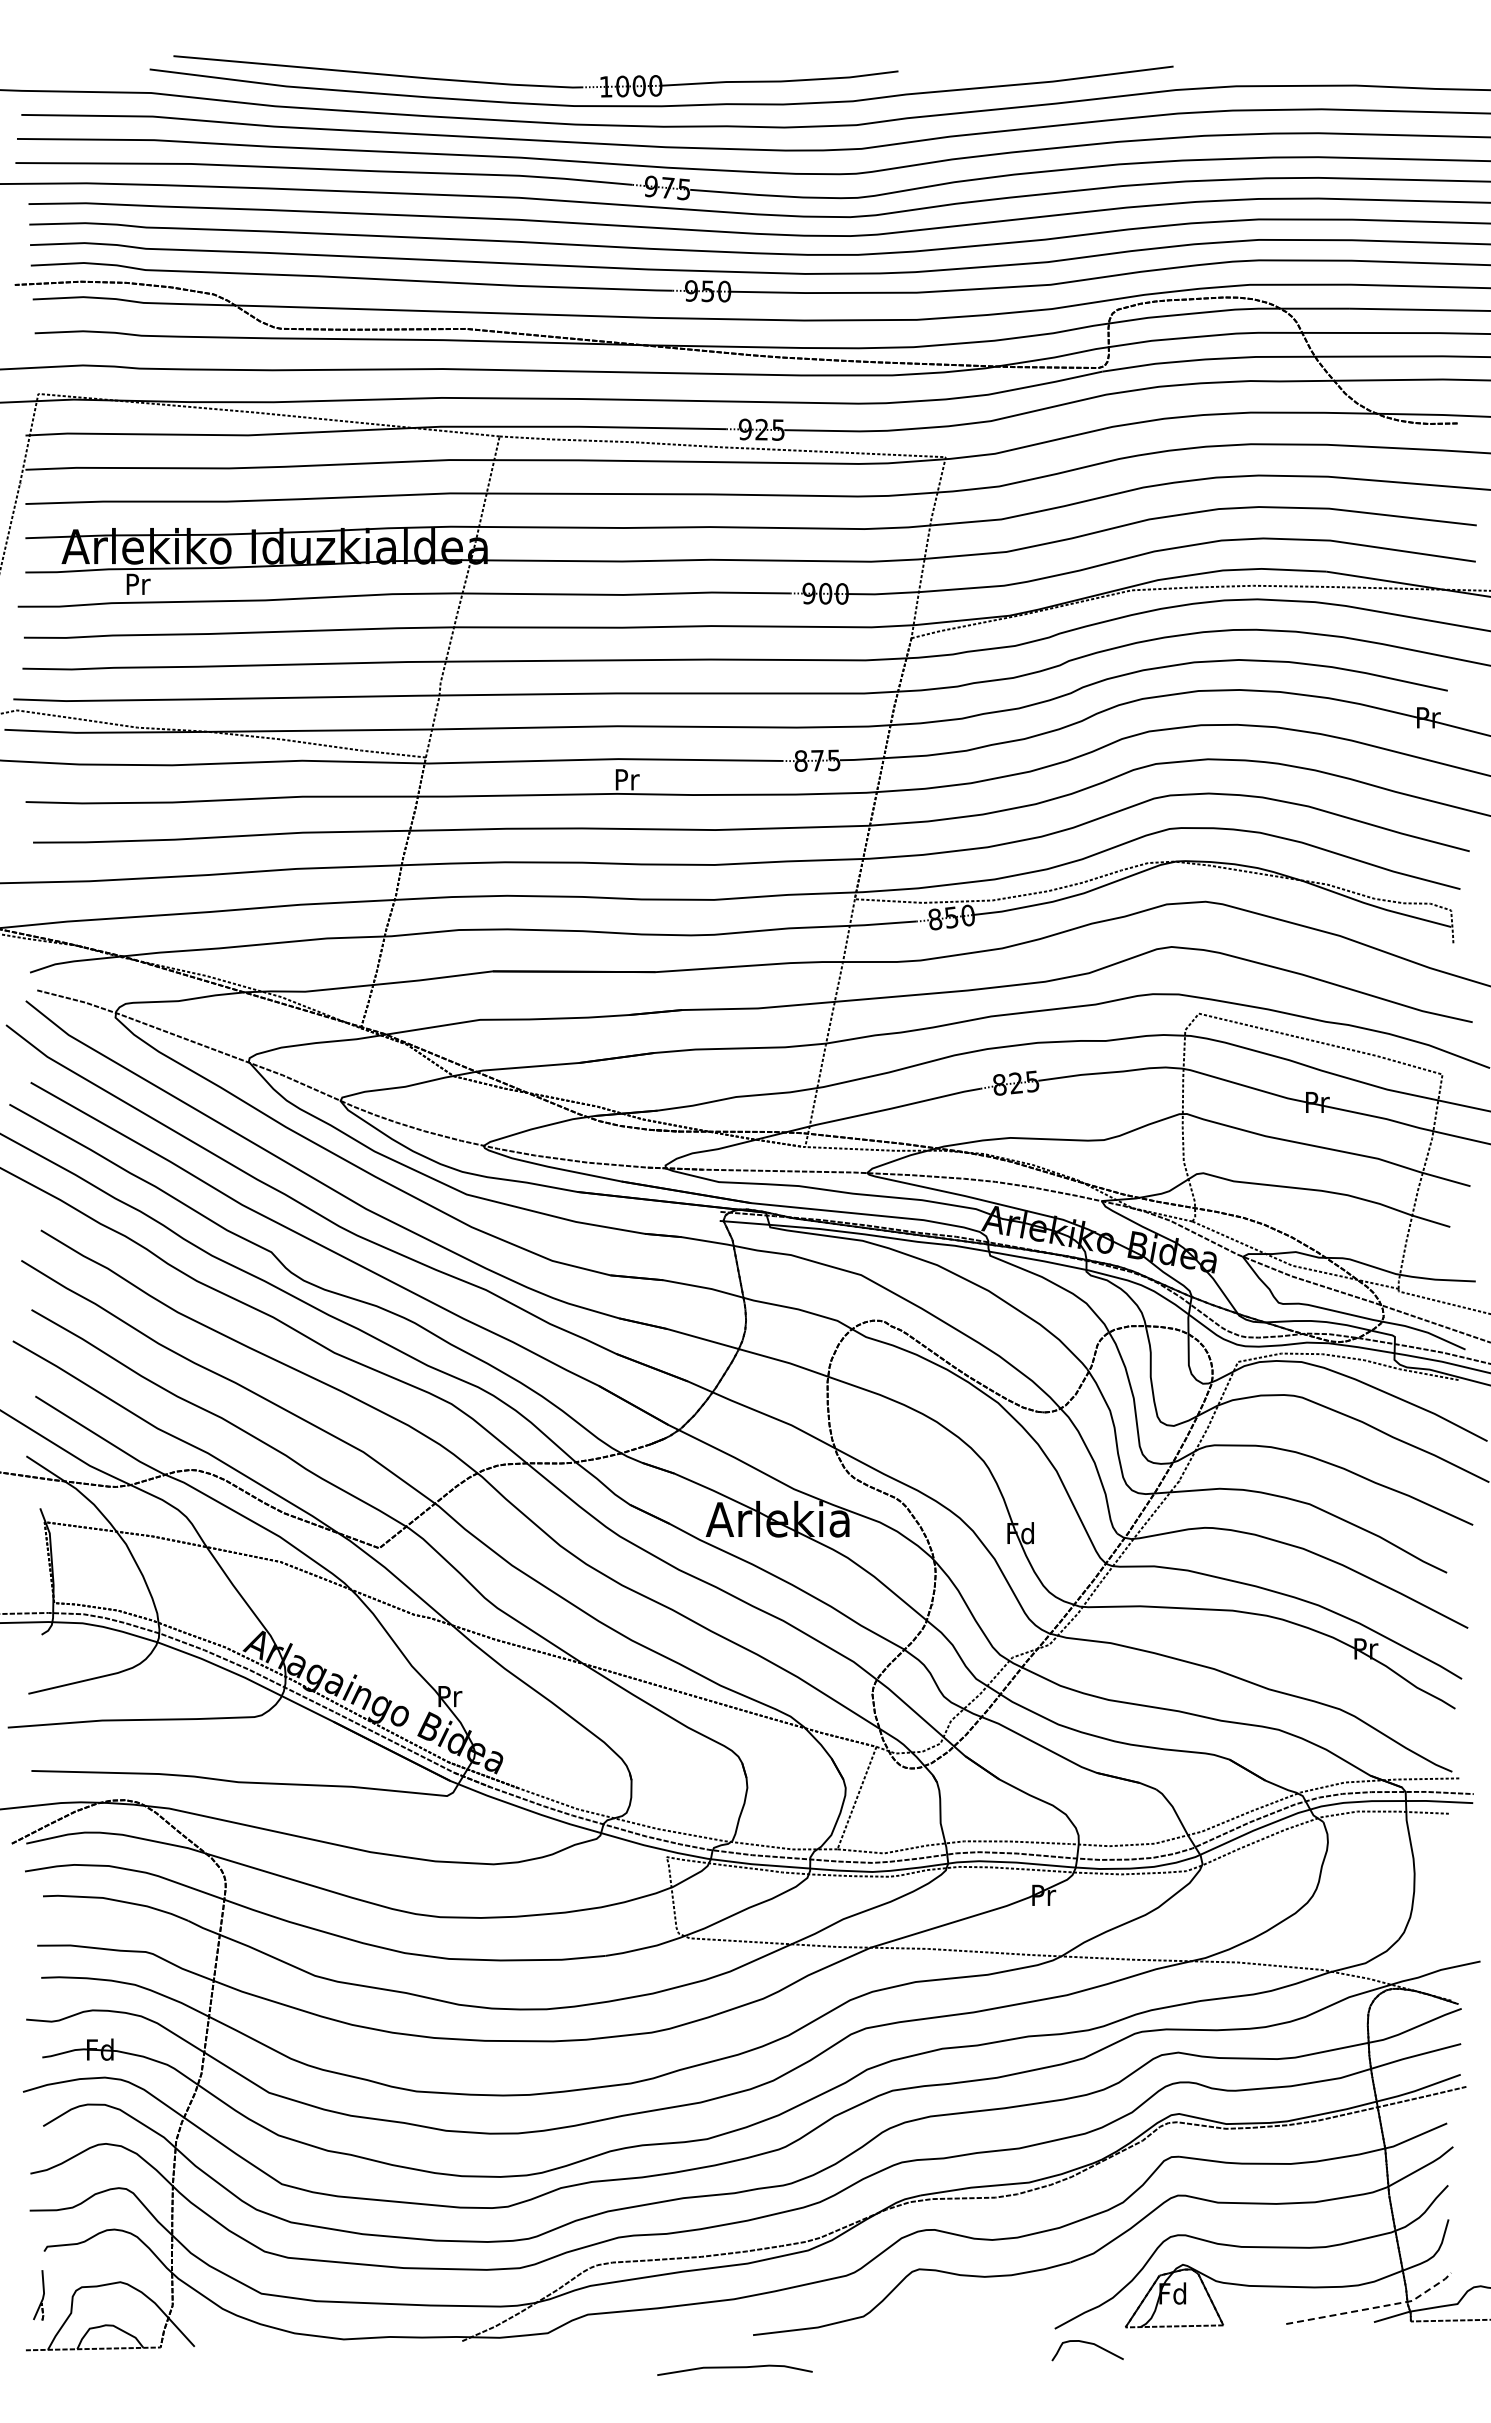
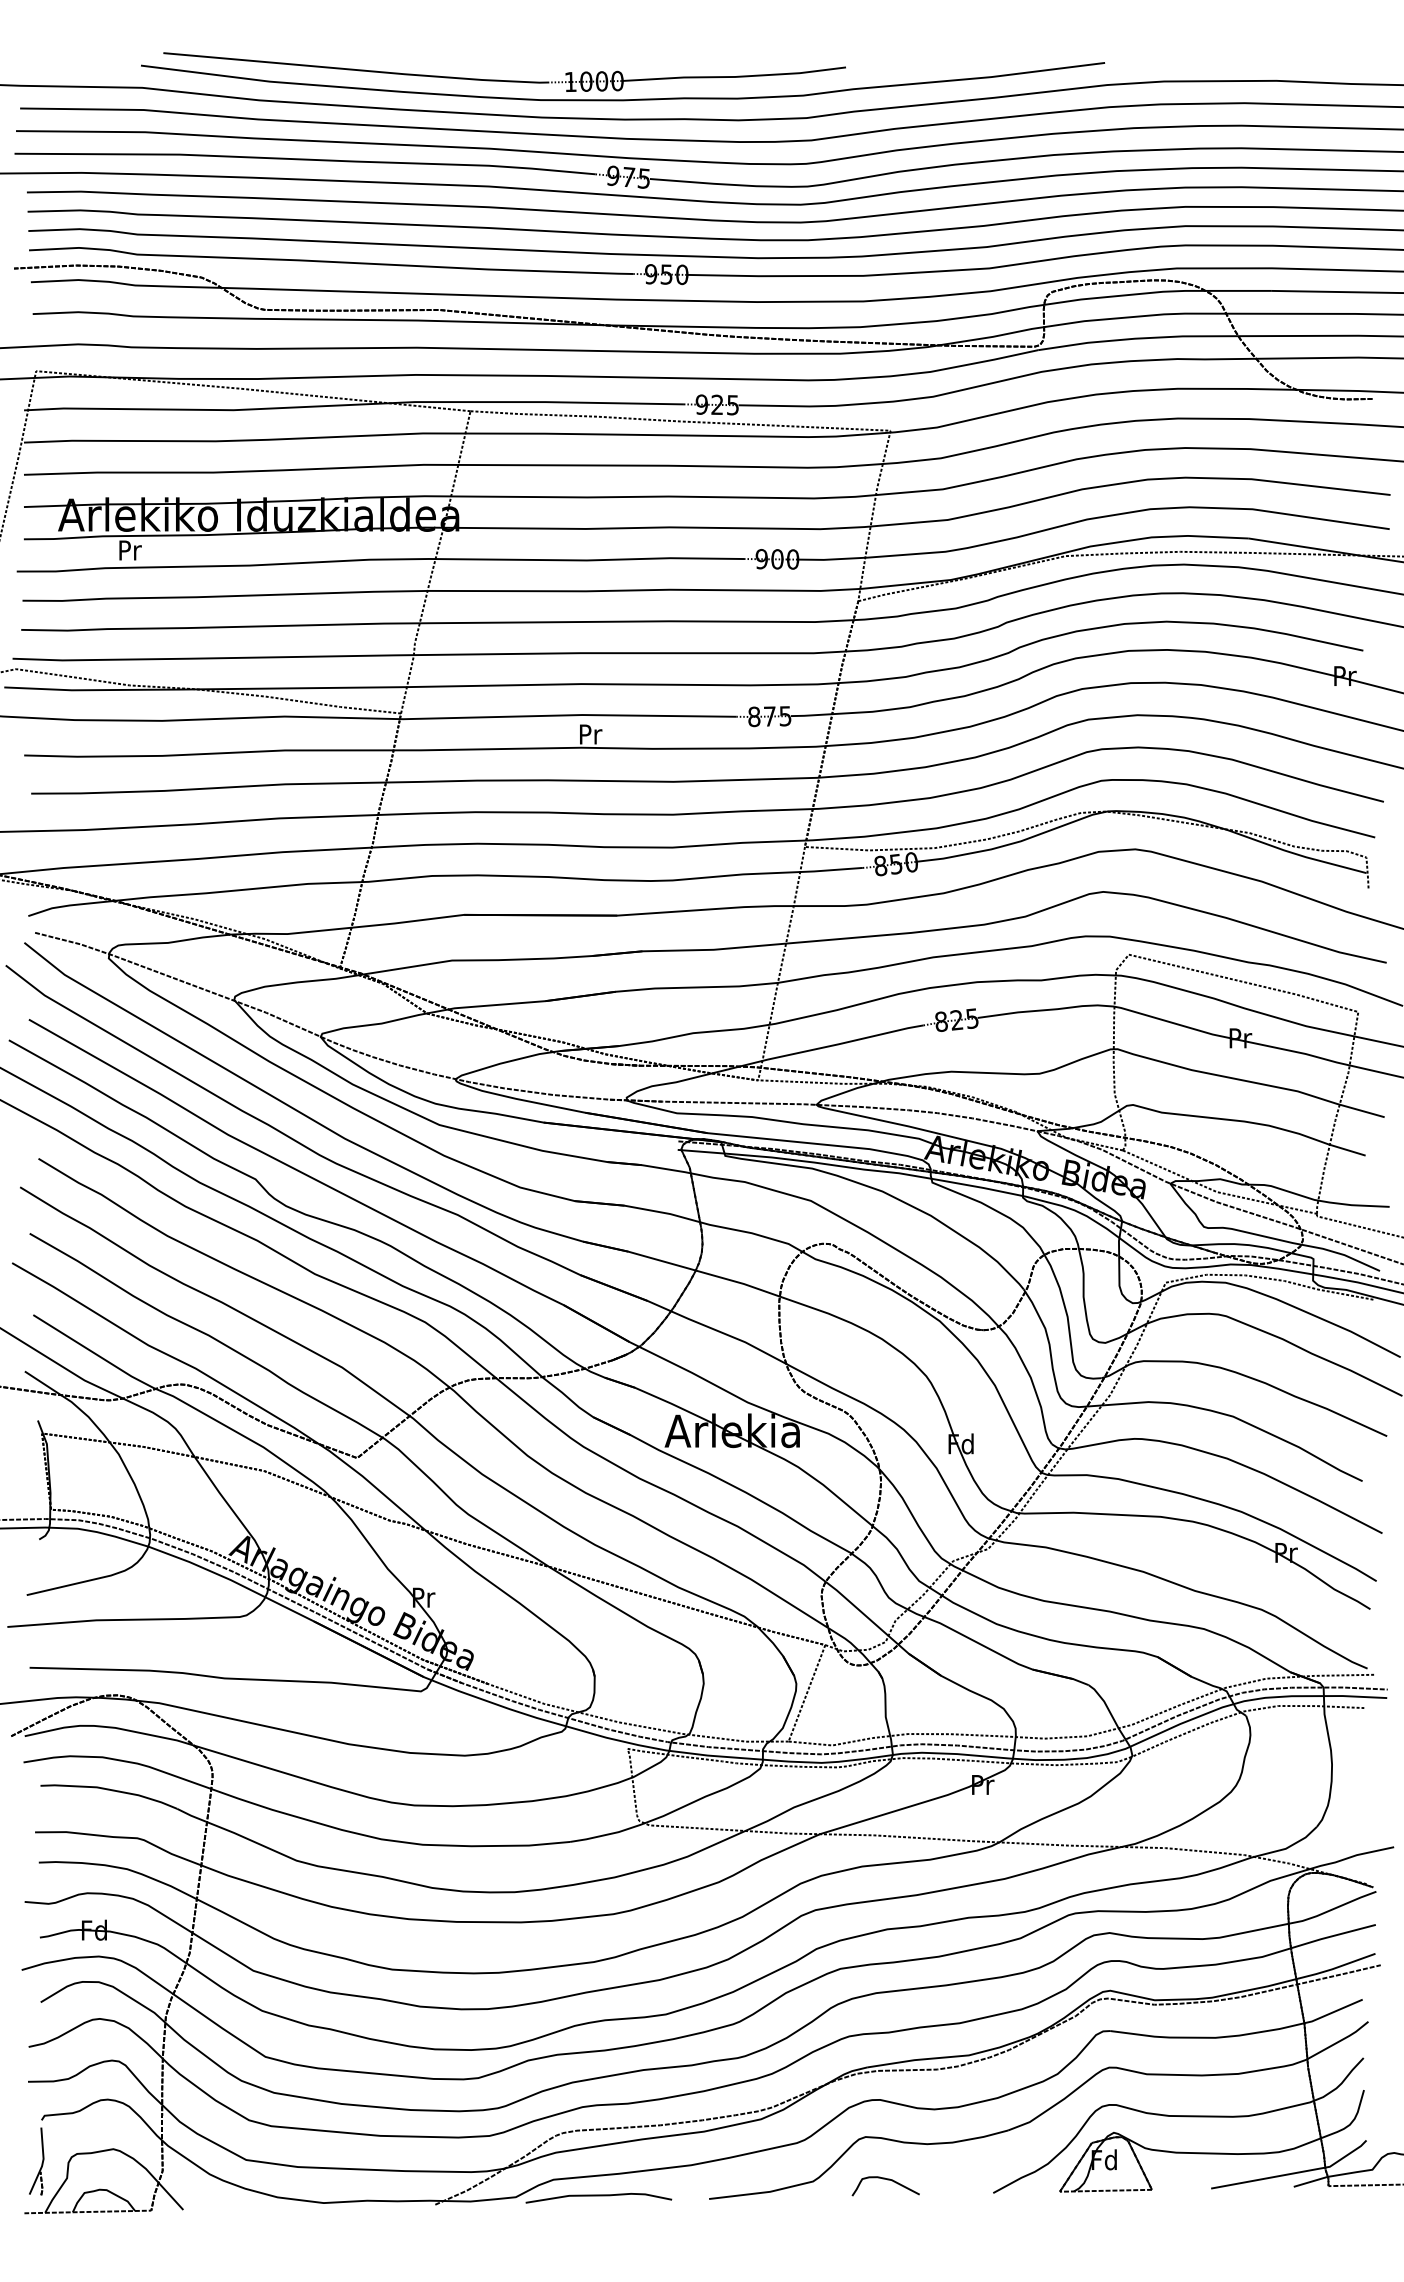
part: (38, 2295) -> (36, 2161), size x1.43
line: (1374, 2307) -> (1294, 2172), dashed -> solid
curve: (1089, 2344) -> (887, 2180), moved
curve: (734, 2368) -> (598, 2196), moved

